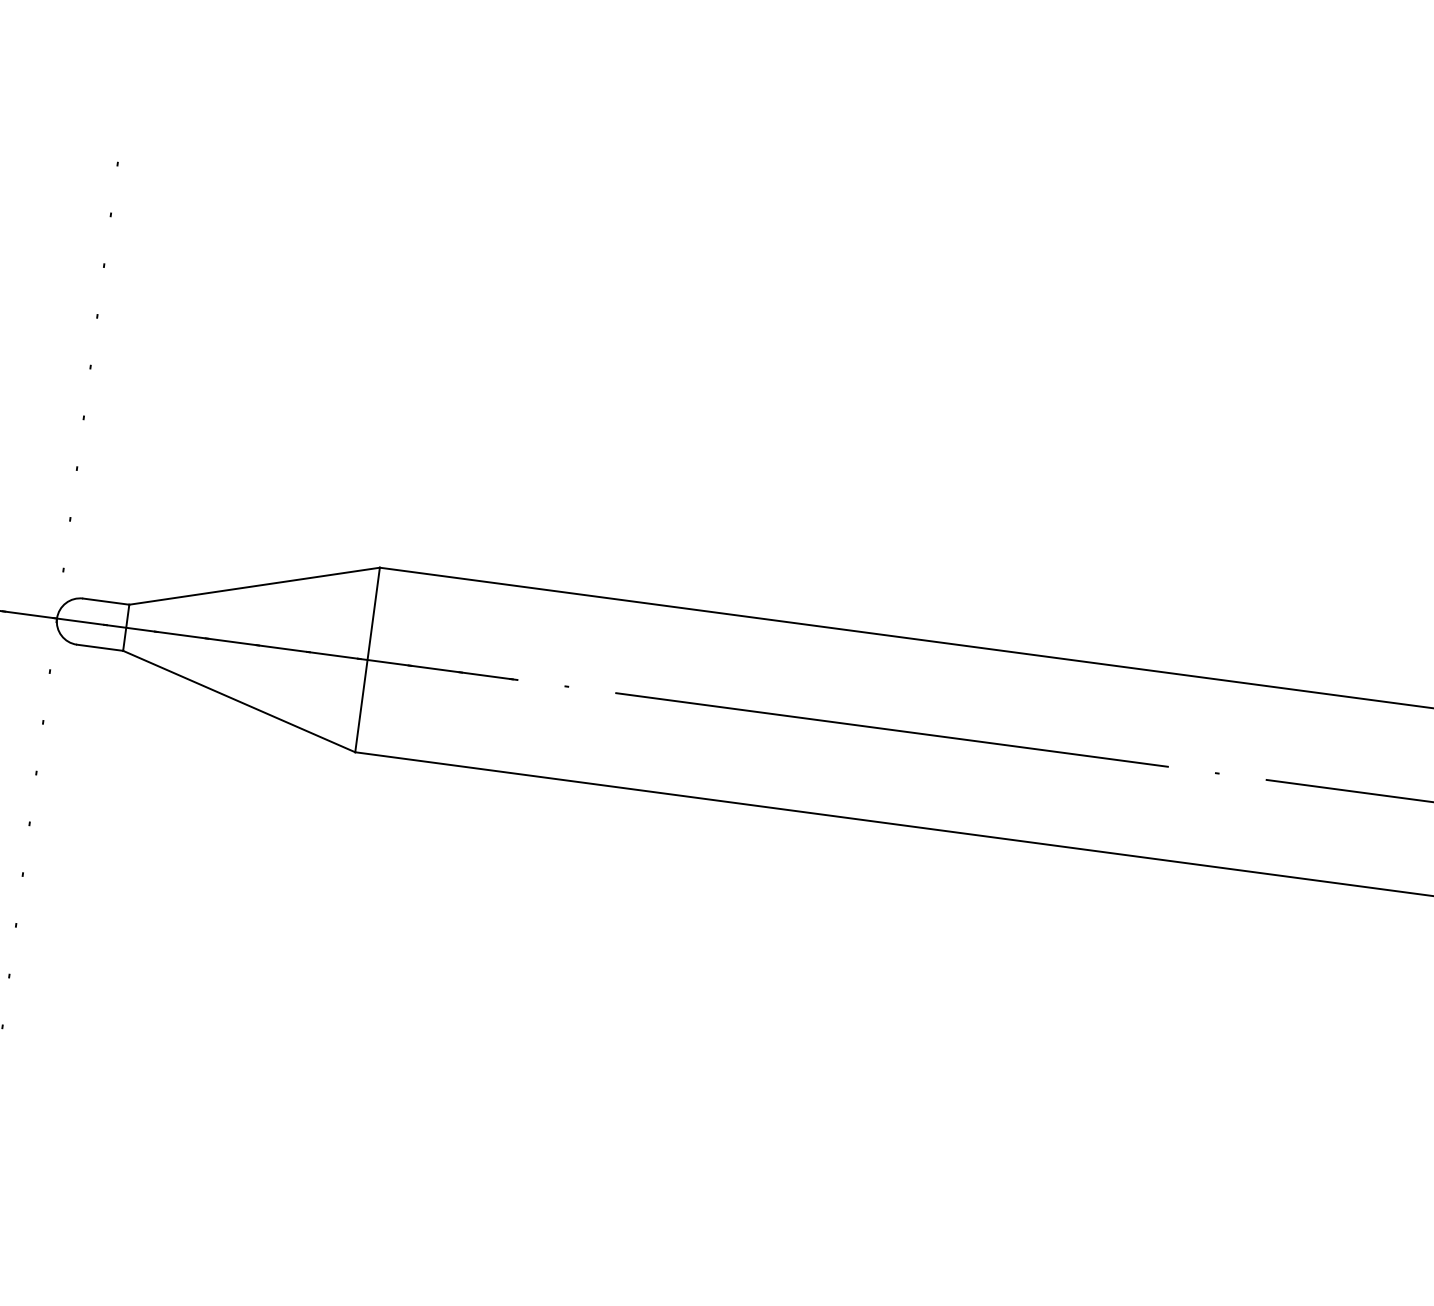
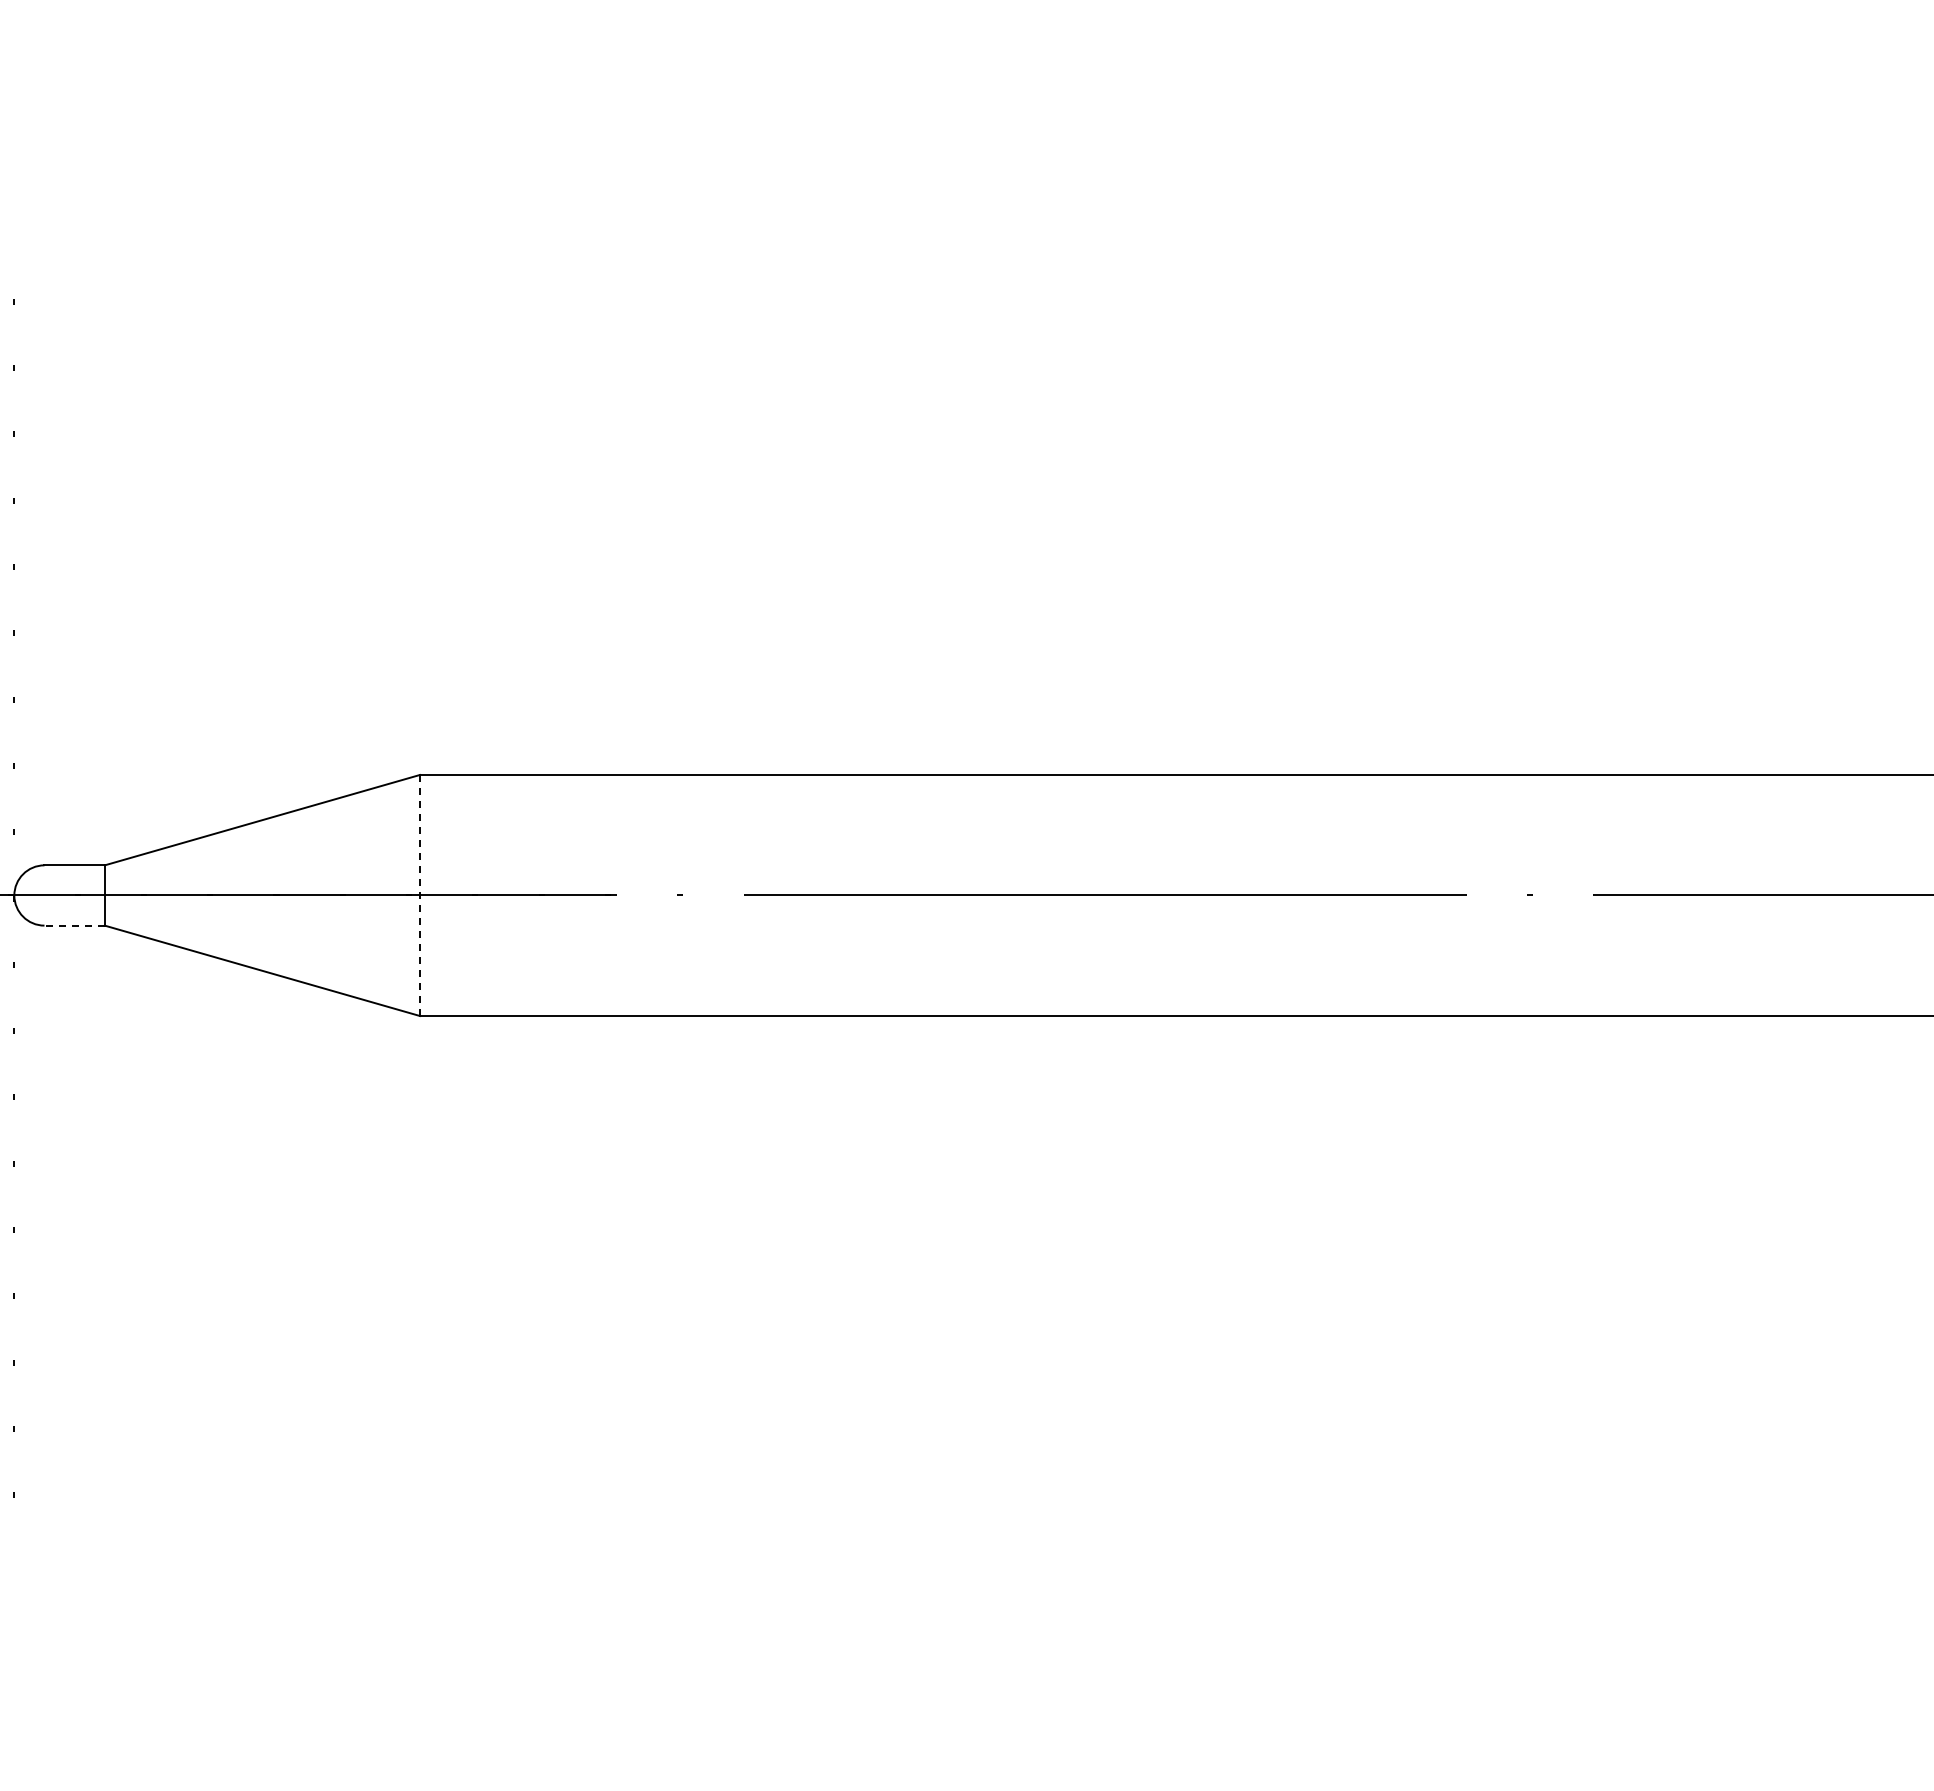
line: (100, 647) -> (74, 925), solid -> dashed
line: (367, 659) -> (419, 895), solid -> dashed

